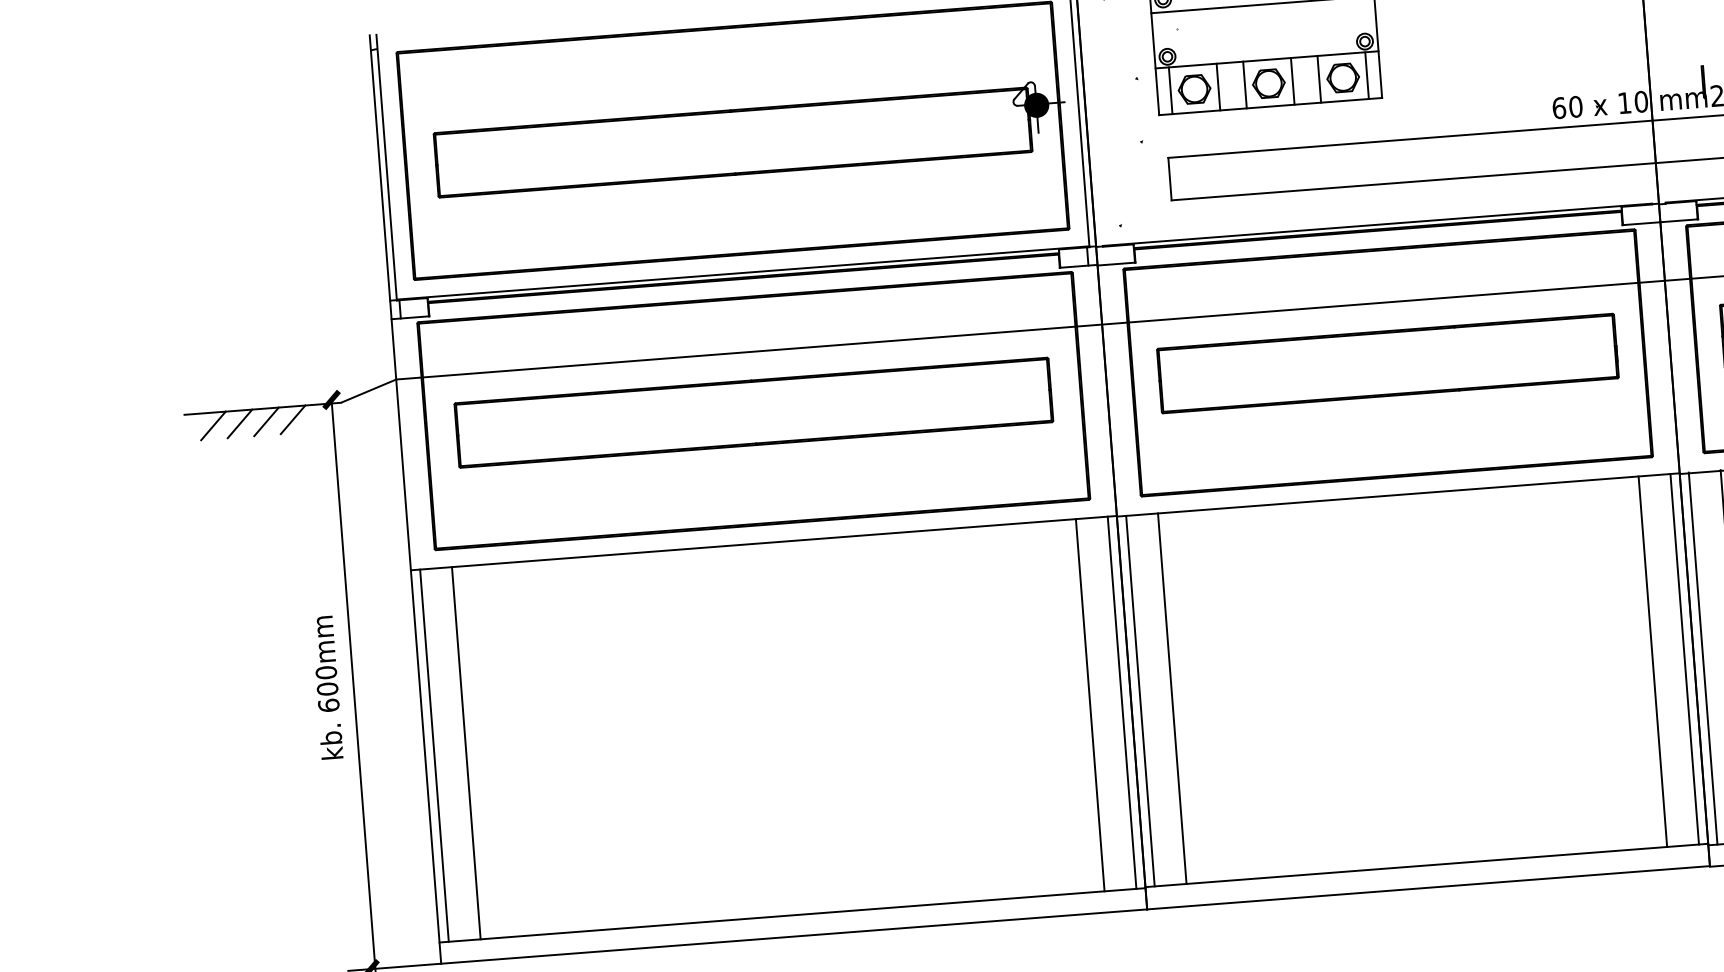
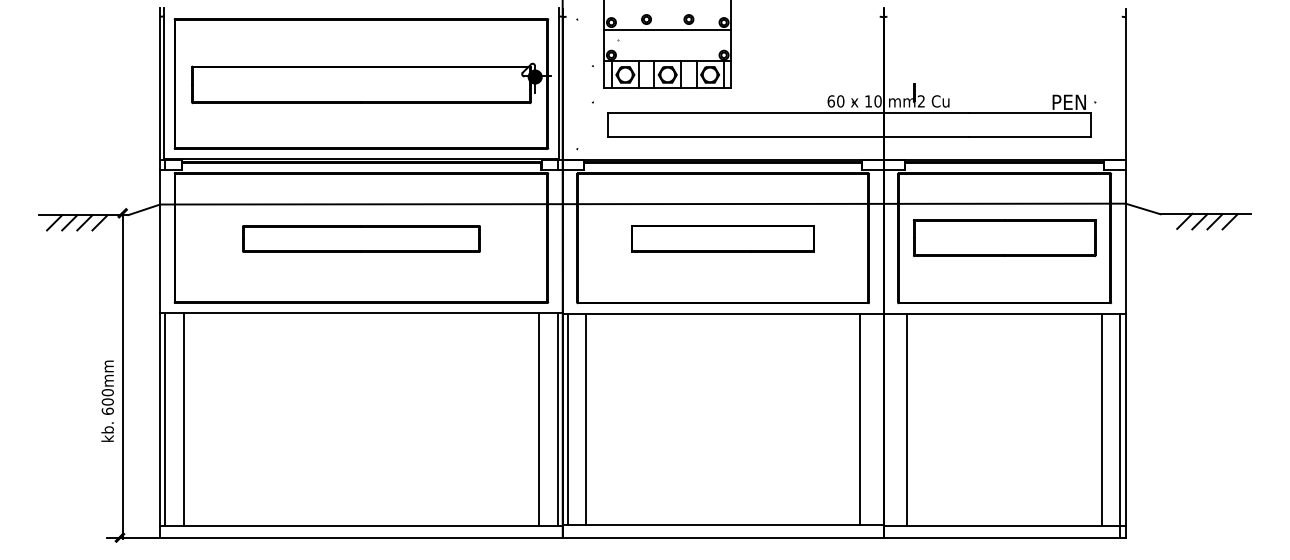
part: (1386, 363) -> (722, 238), size x0.7
part: (753, 411) -> (361, 238), size x0.7
line: (1684, 657) -> (878, 418), removed
line: (1702, 658) -> (888, 419), removed
text: (326, 686) -> (107, 400), moved

